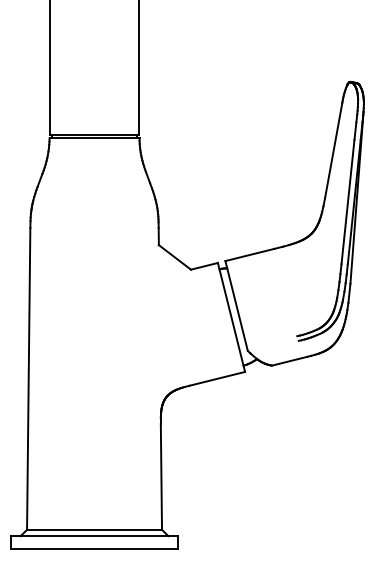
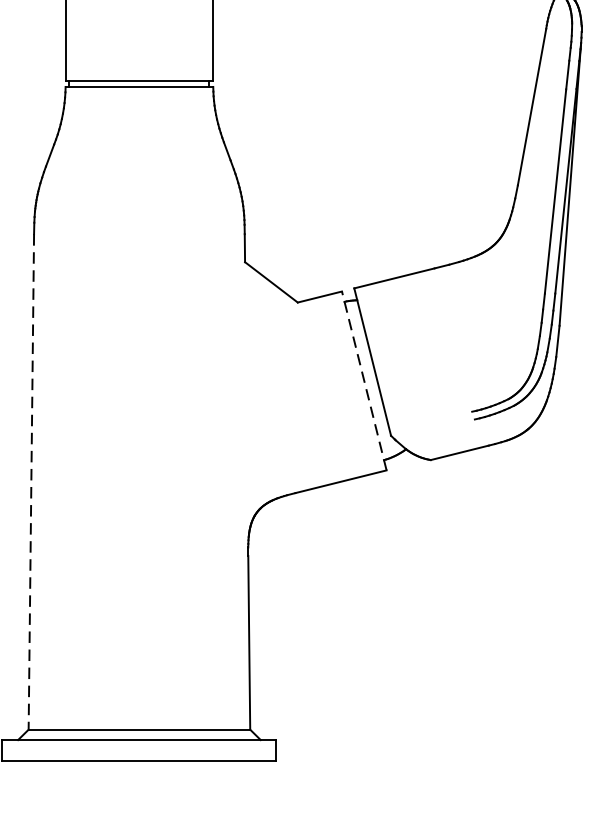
line: (231, 316) -> (364, 379), solid -> dashed
line: (28, 378) -> (31, 481), solid -> dashed

